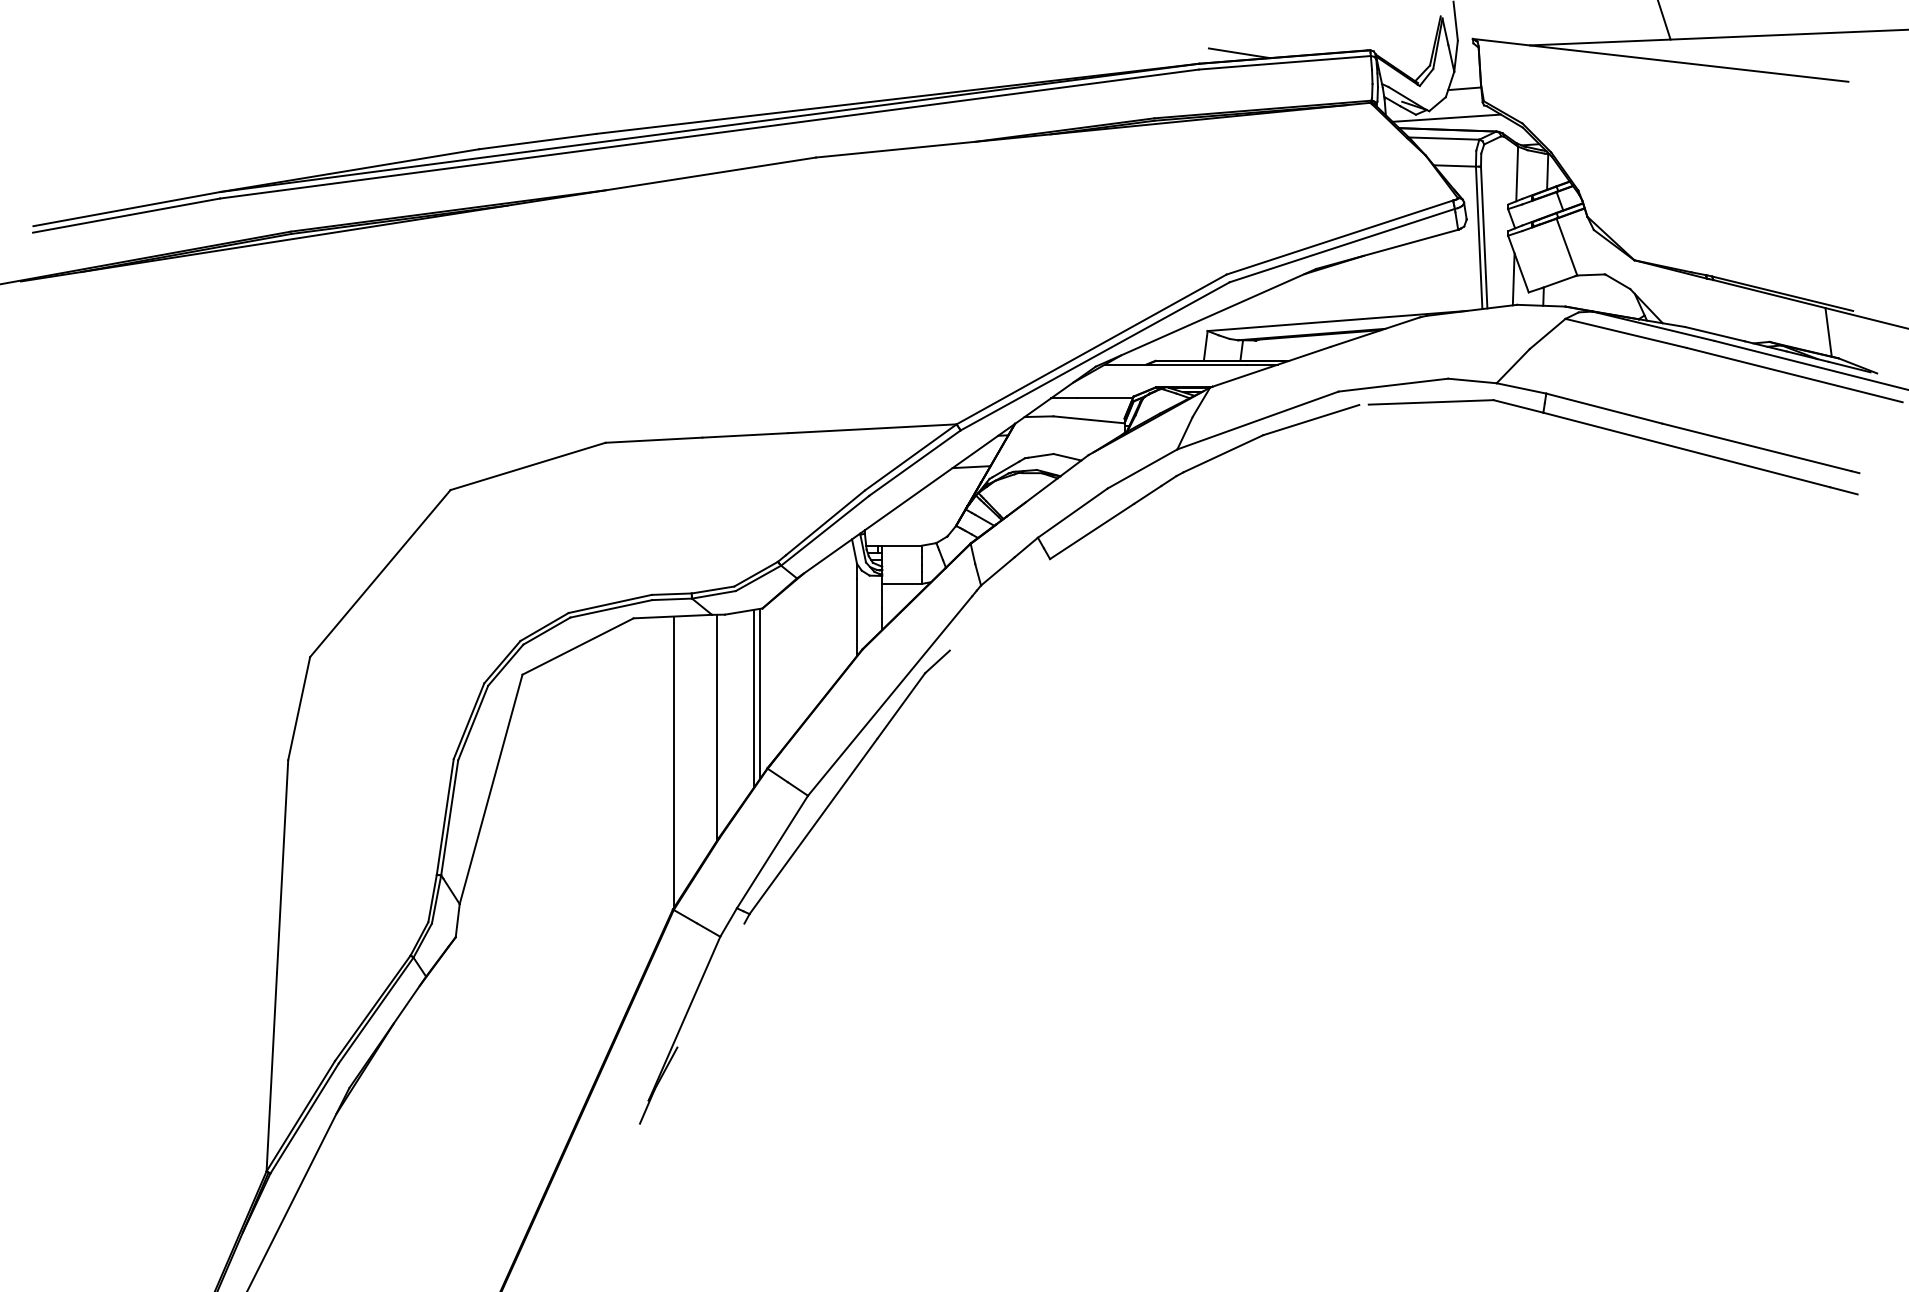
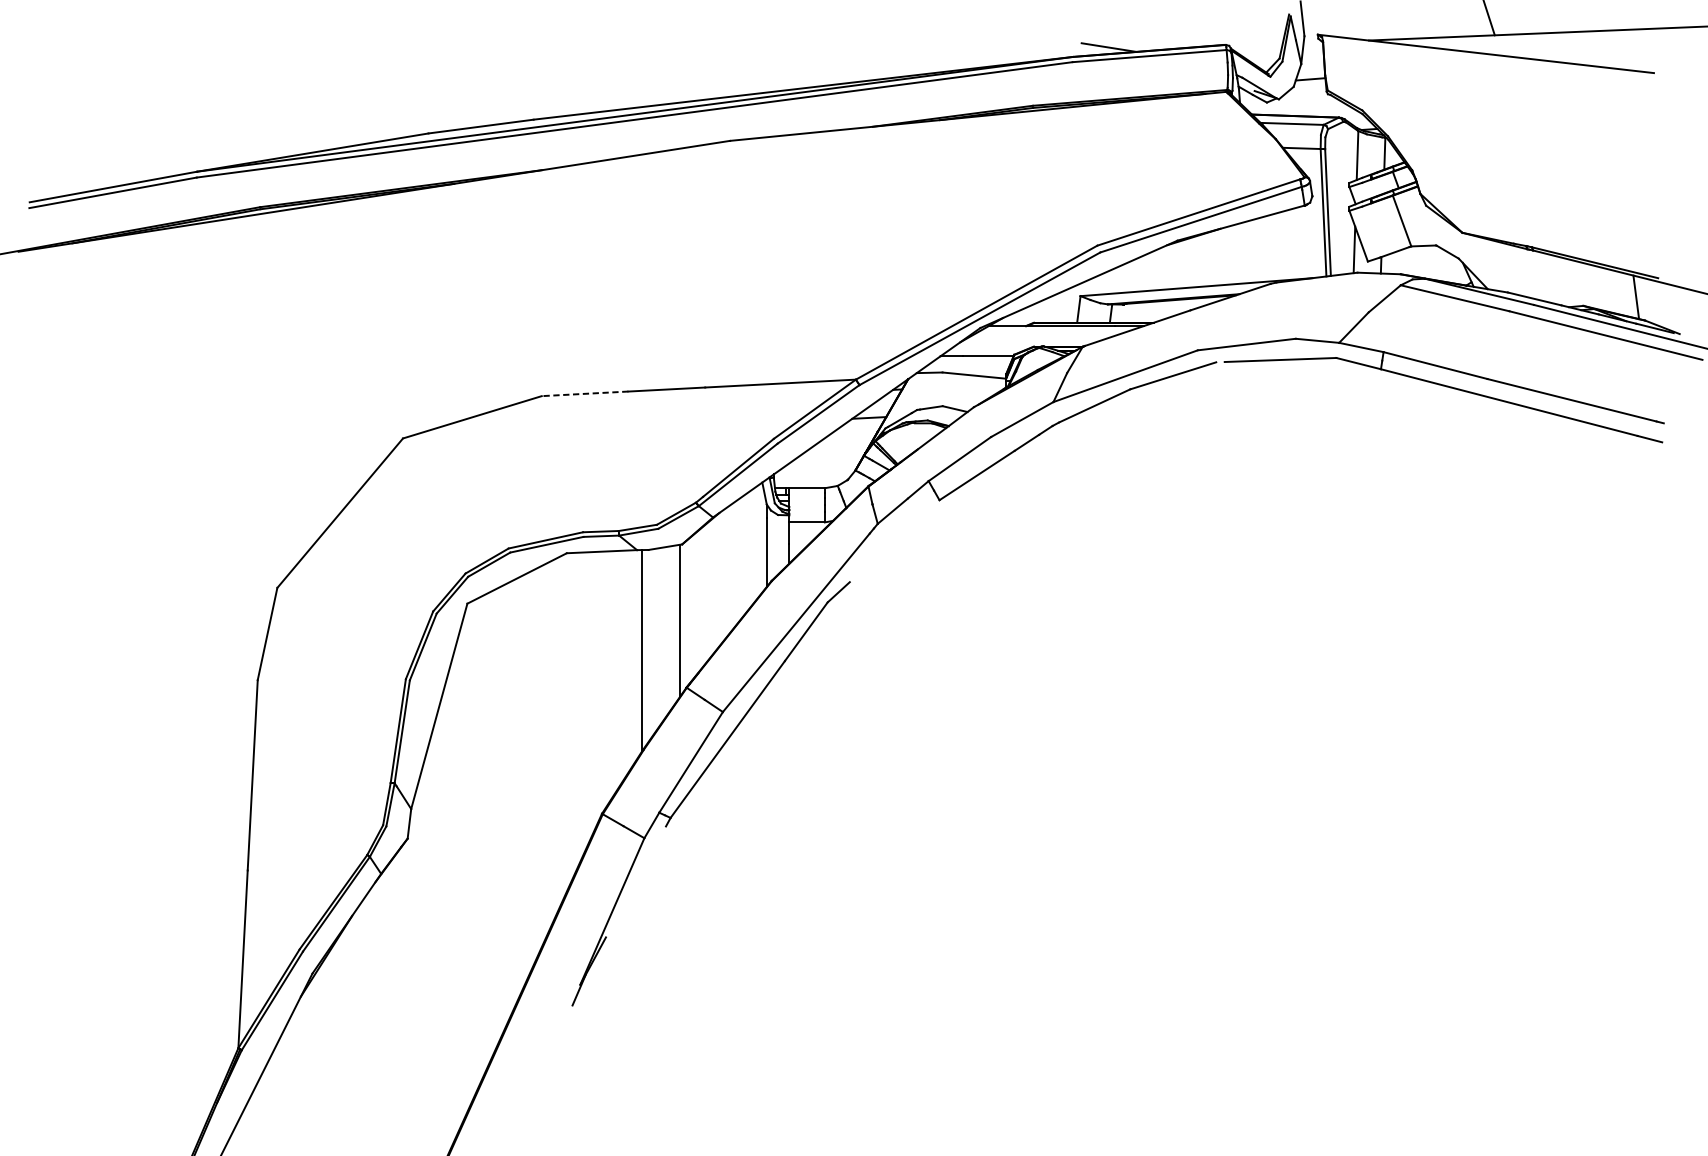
line: (1446, 117) -> (1294, 105), removed
line: (653, 440) -> (584, 394), solid -> dashed
line: (753, 698) -> (674, 624), removed
line: (674, 761) -> (603, 681), removed

